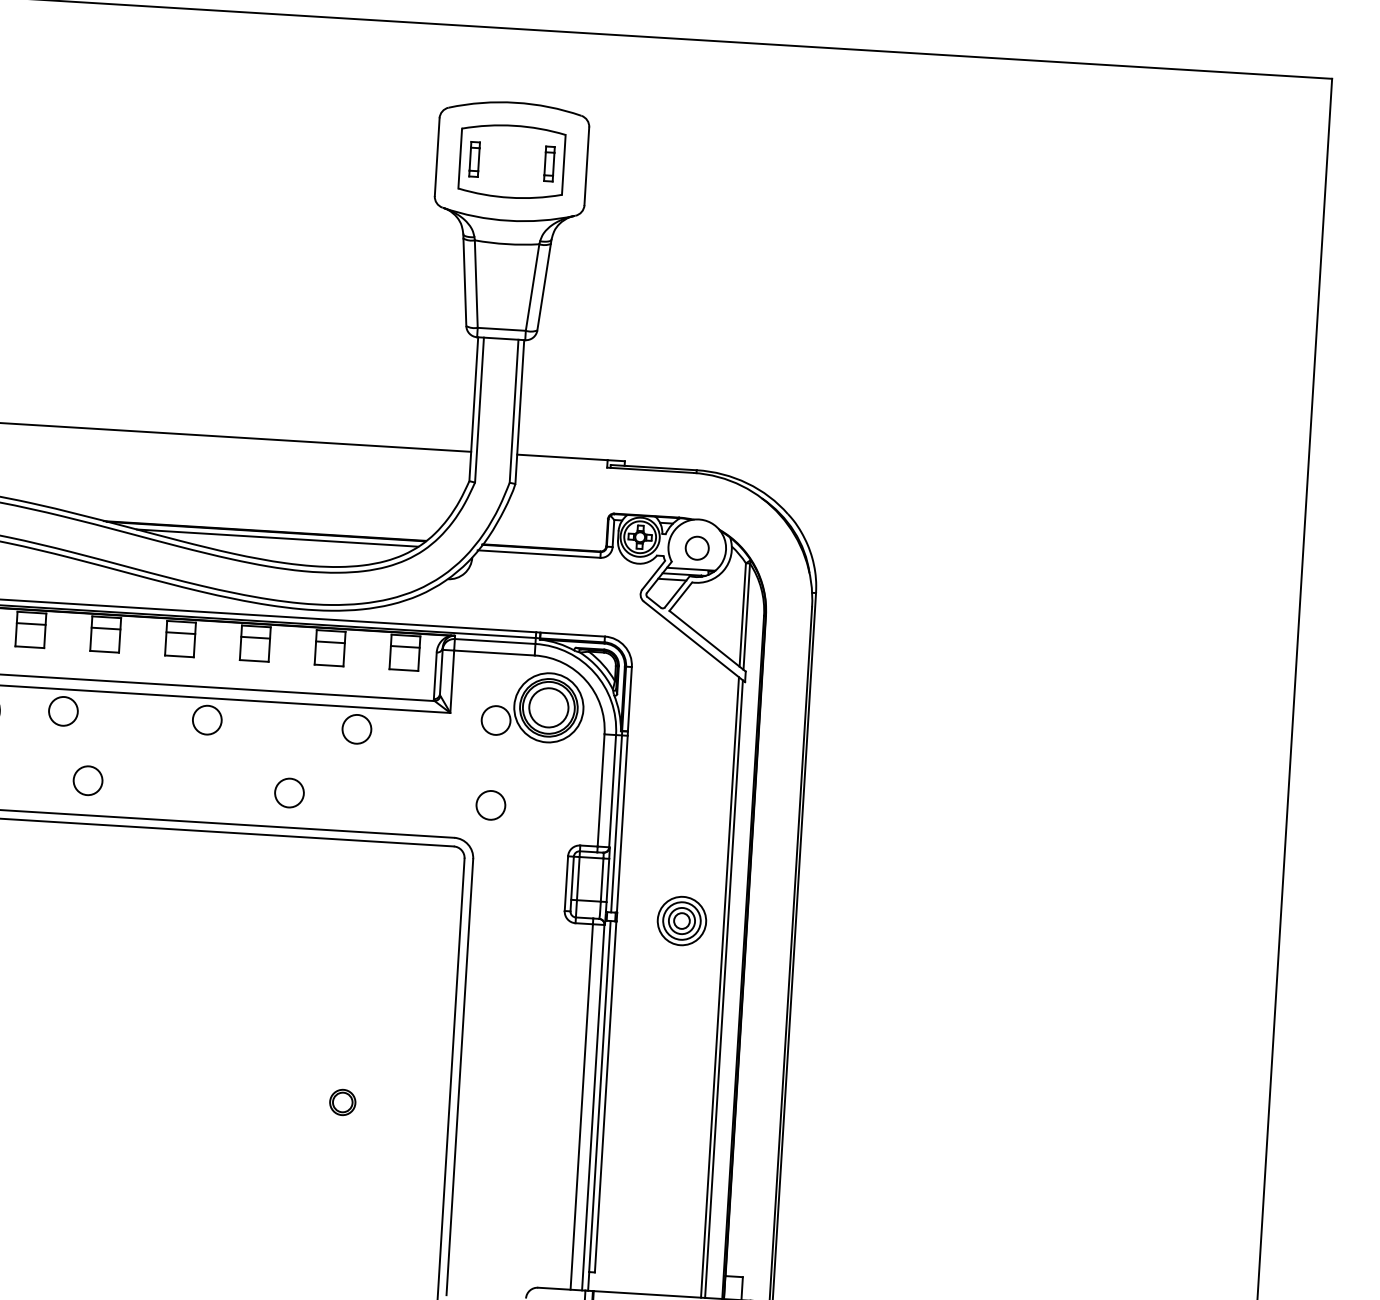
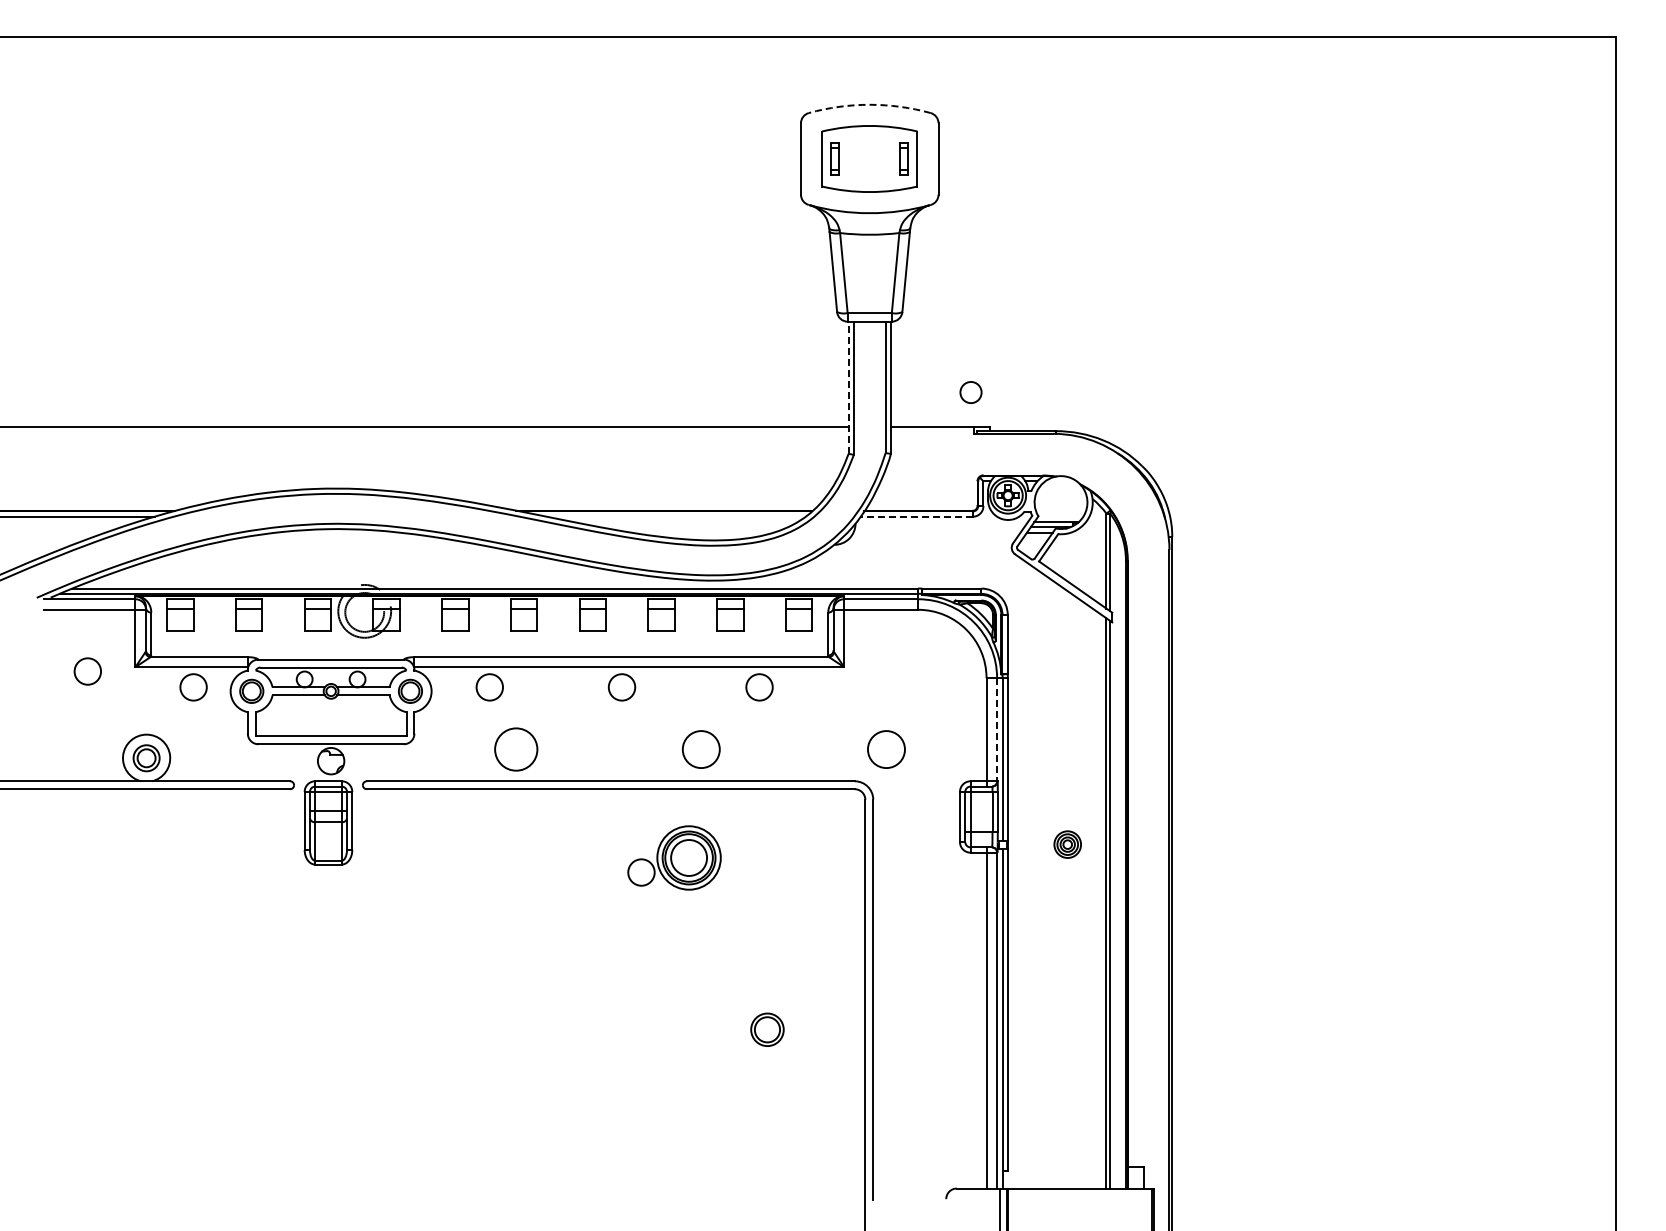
arc: (515, 102) -> (869, 104), solid -> dashed
line: (473, 408) -> (848, 387), solid -> dashed
line: (276, 537) -> (675, 516), removed
circle: (696, 548) -> (970, 392), moved
line: (538, 553) -> (915, 516), solid -> dashed
part: (533, 706) -> (674, 857), moved
circle: (88, 780) -> (516, 749), size x1.6
line: (613, 790) -> (997, 729), solid -> dashed
circle: (289, 793) -> (701, 749), size x1.4
circle: (490, 805) -> (886, 749), size x1.4
part: (681, 920) -> (1067, 844), size x0.6
part: (342, 1102) -> (767, 1029), size x1.4

